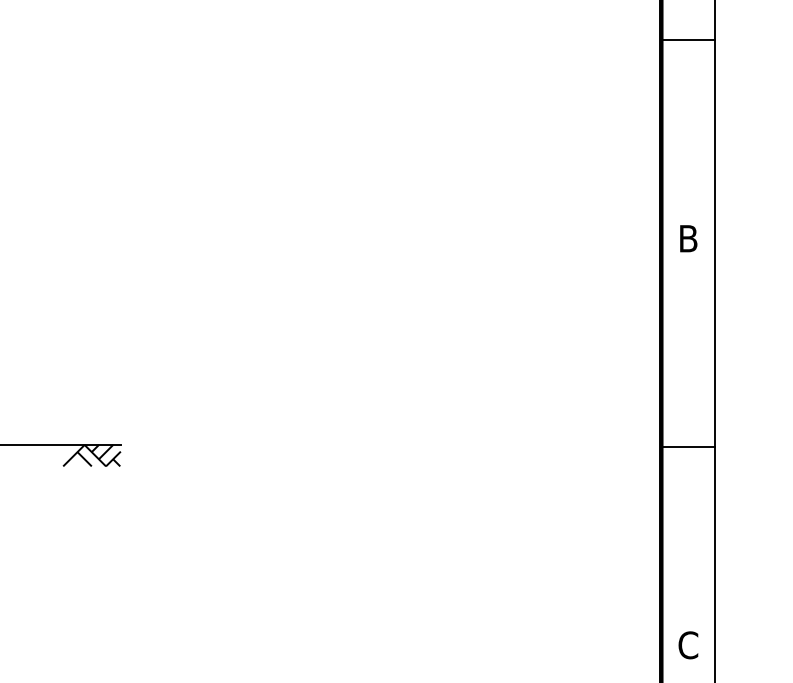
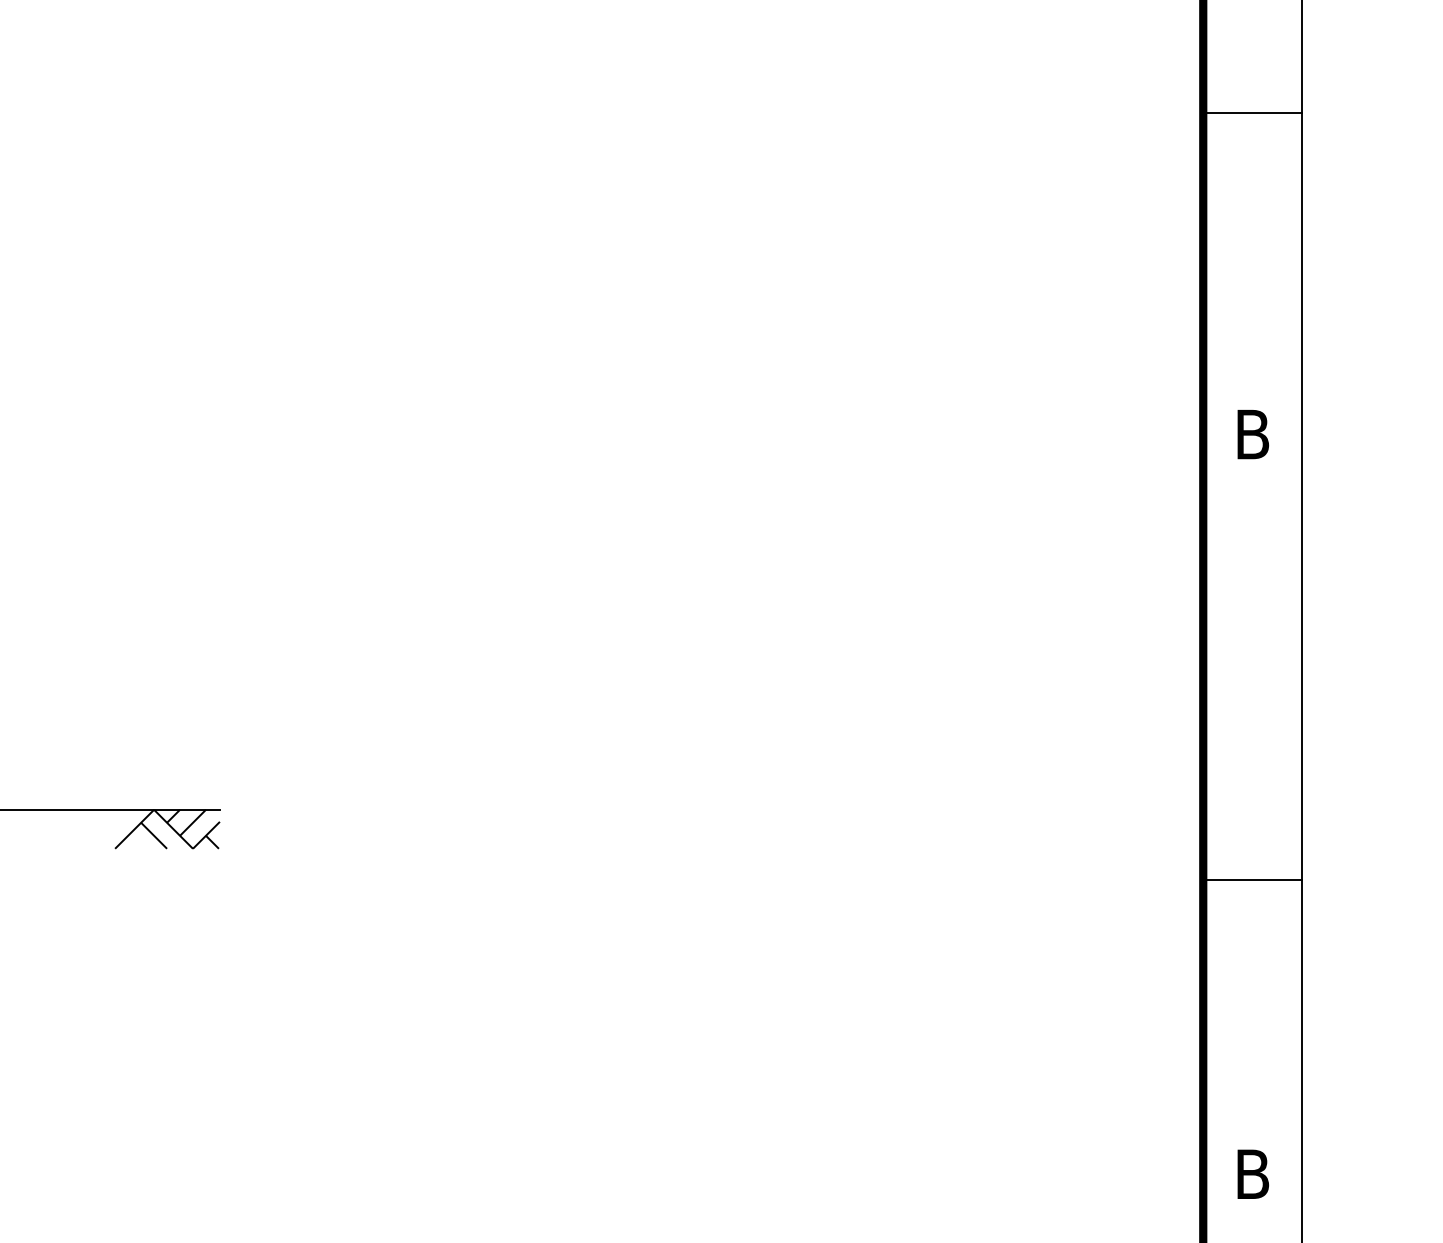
line: (688, 39) -> (1252, 112), moved
line: (688, 446) -> (1252, 879), moved
text: (688, 645) -> (1252, 1174), C -> B

